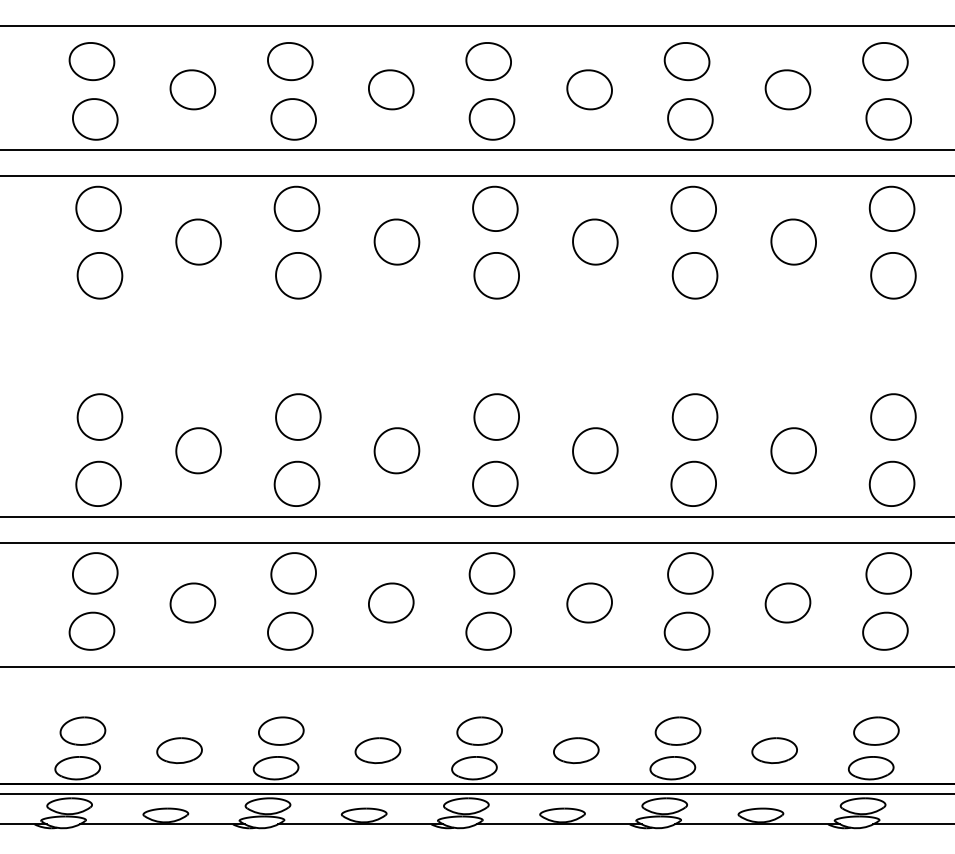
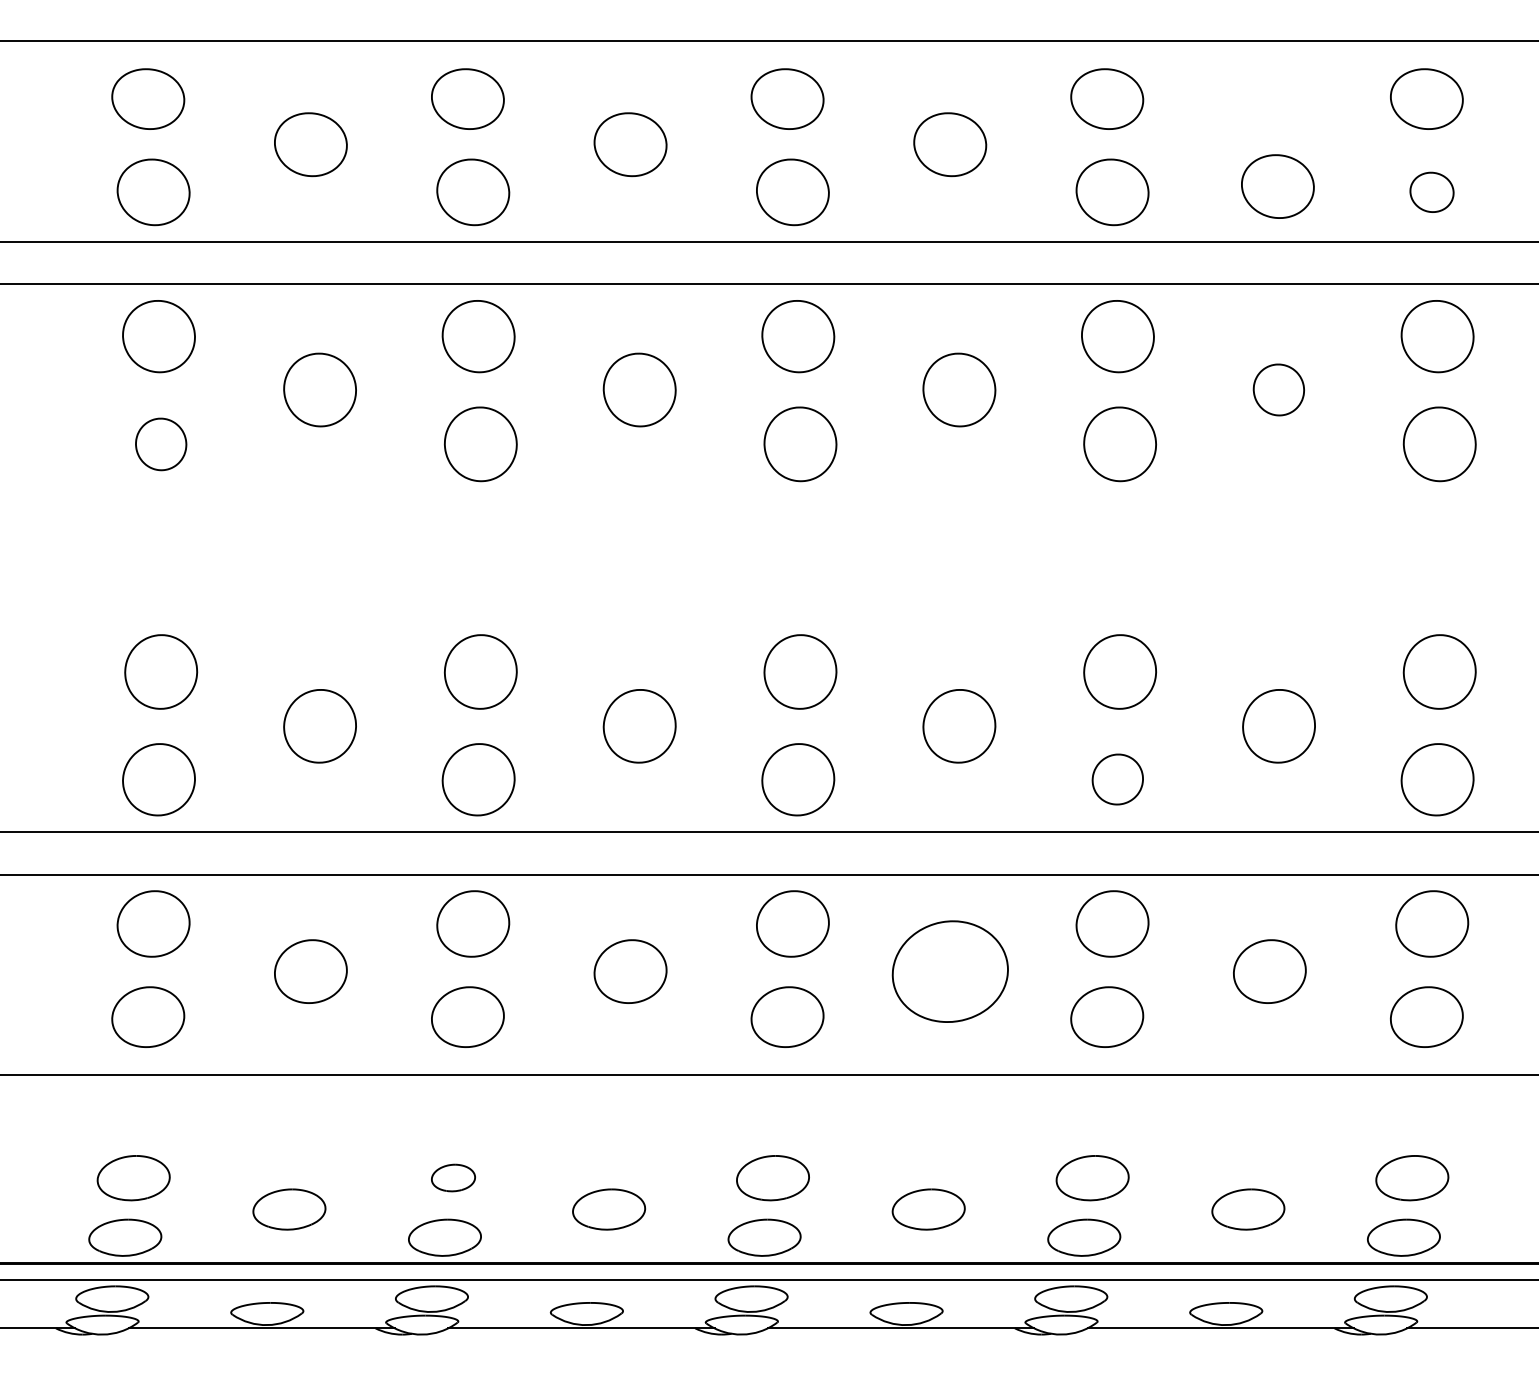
part: (787, 89) -> (1277, 186), moved
part: (888, 119) -> (1431, 192), size x0.6
part: (793, 241) -> (1278, 389), size x0.7
part: (99, 275) -> (160, 443), size x0.7
part: (693, 483) -> (1117, 779), size x0.7
part: (589, 602) -> (949, 970), size x1.6
part: (281, 730) -> (453, 1177), size x0.6

